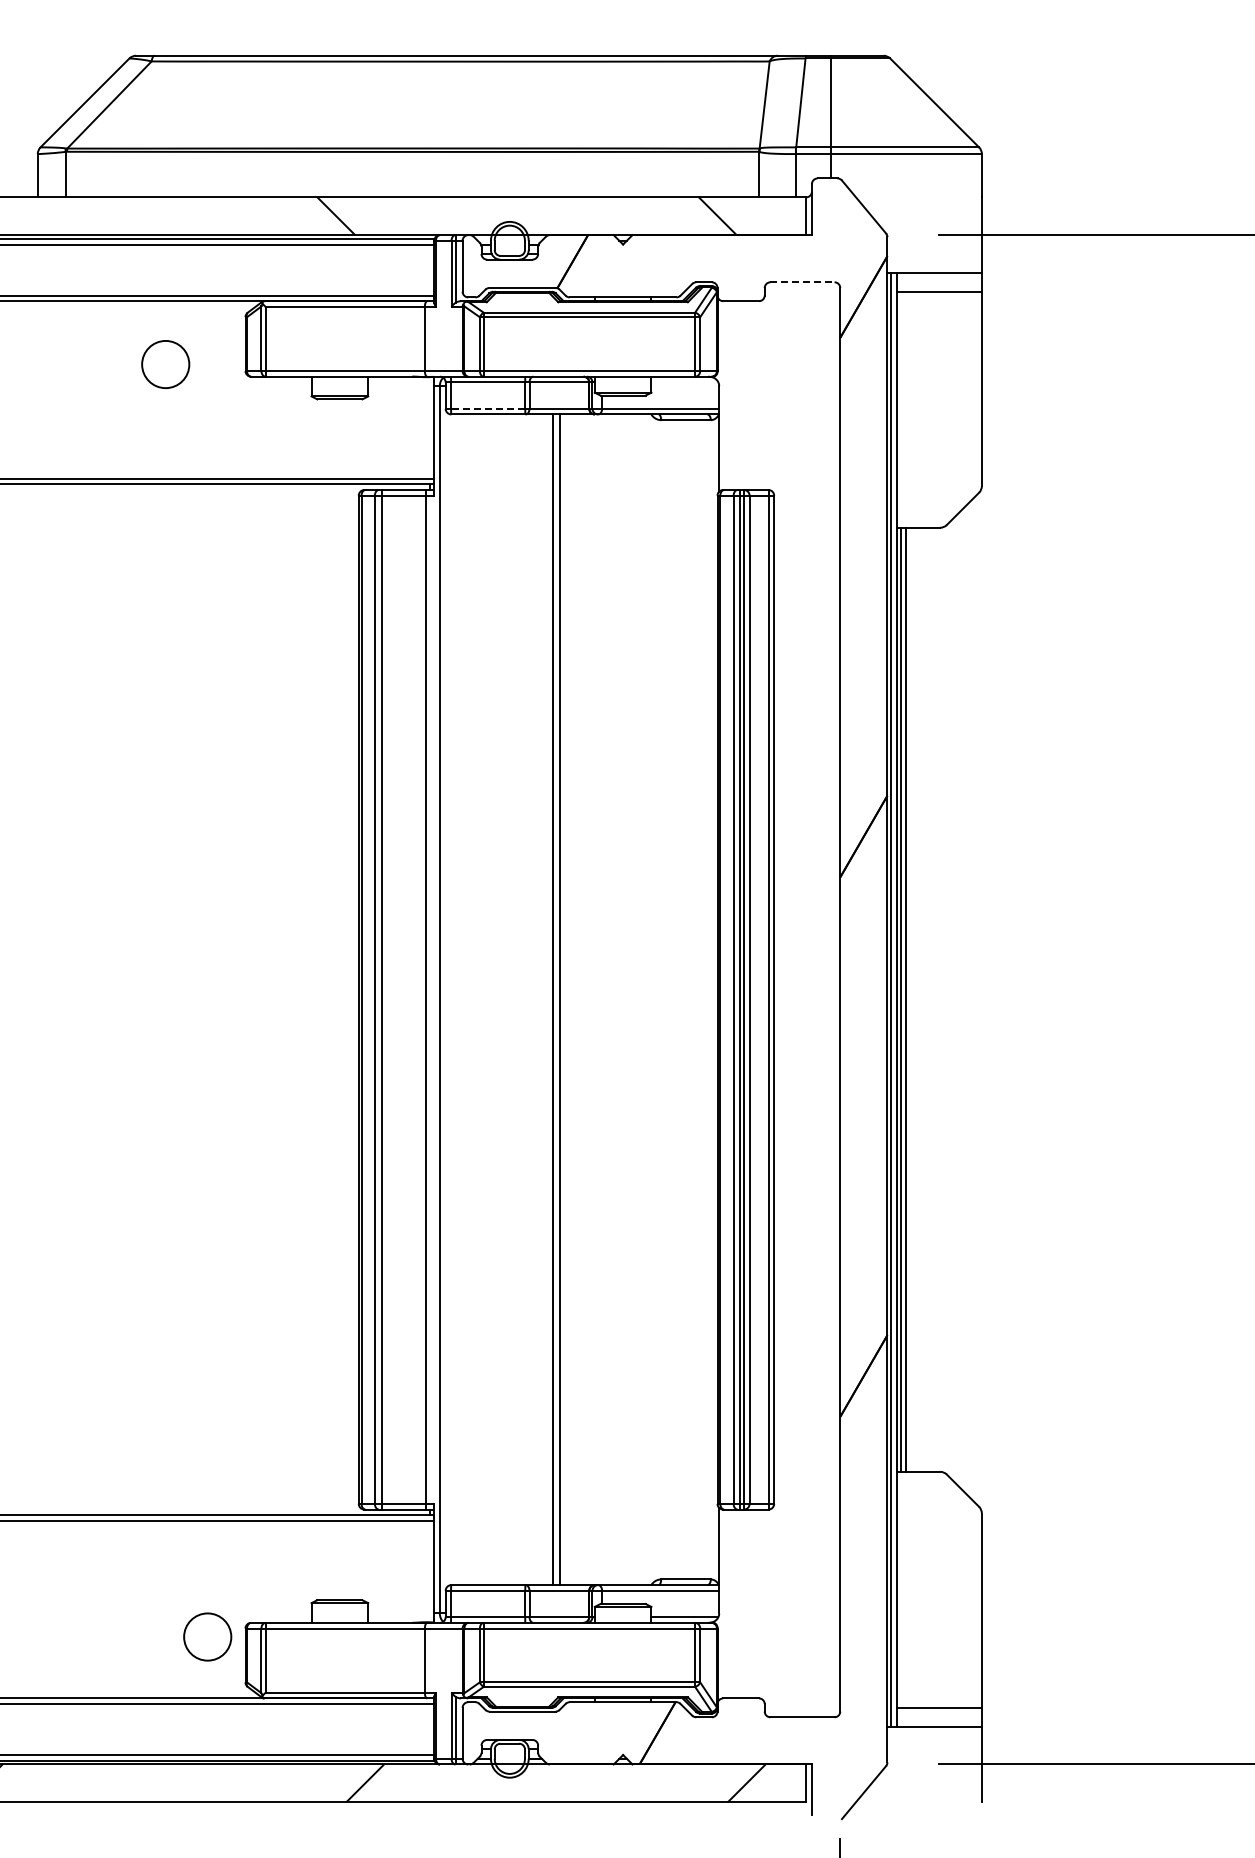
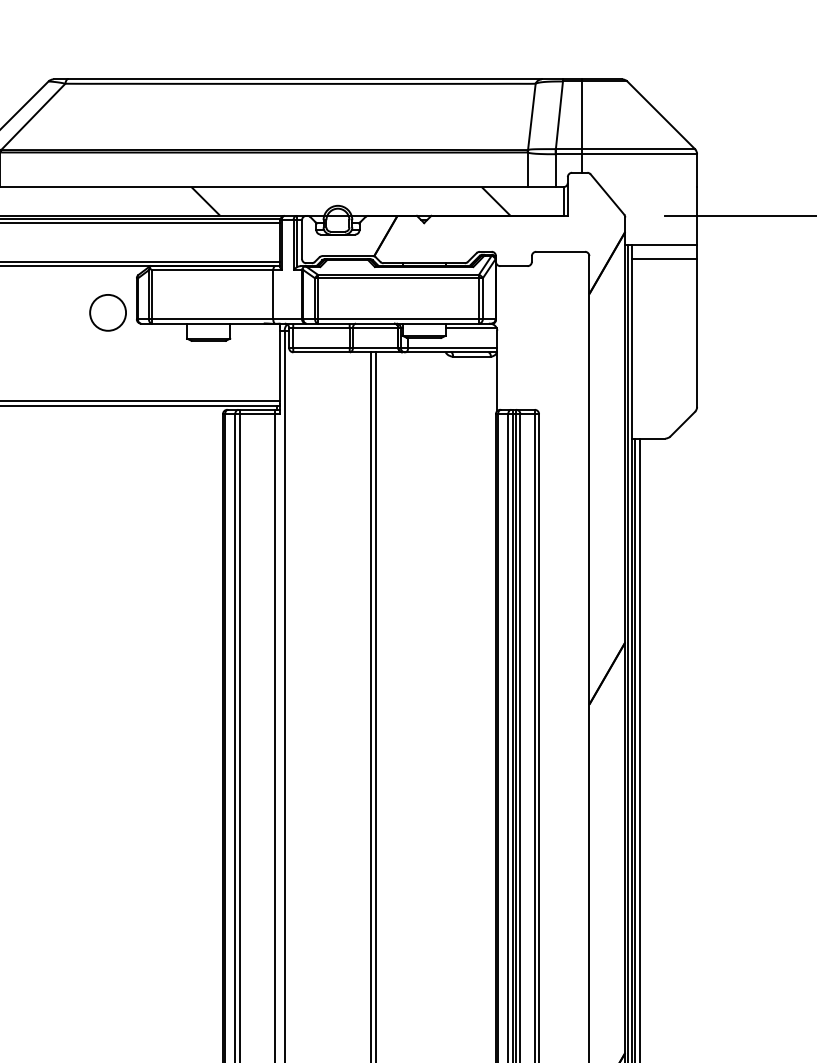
line: (802, 282) -> (560, 251), dashed -> solid
circle: (165, 364) -> (107, 312), moved
line: (684, 382) -> (470, 328), added
line: (487, 408) -> (320, 347), dashed -> solid

